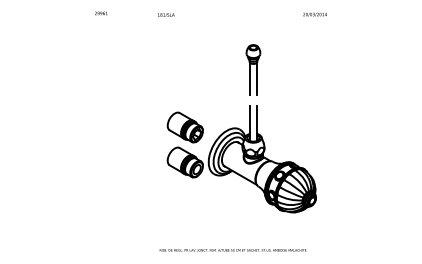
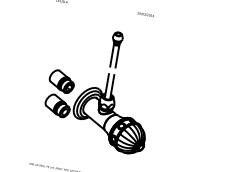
text: (314, 14) -> (145, 14), moved

